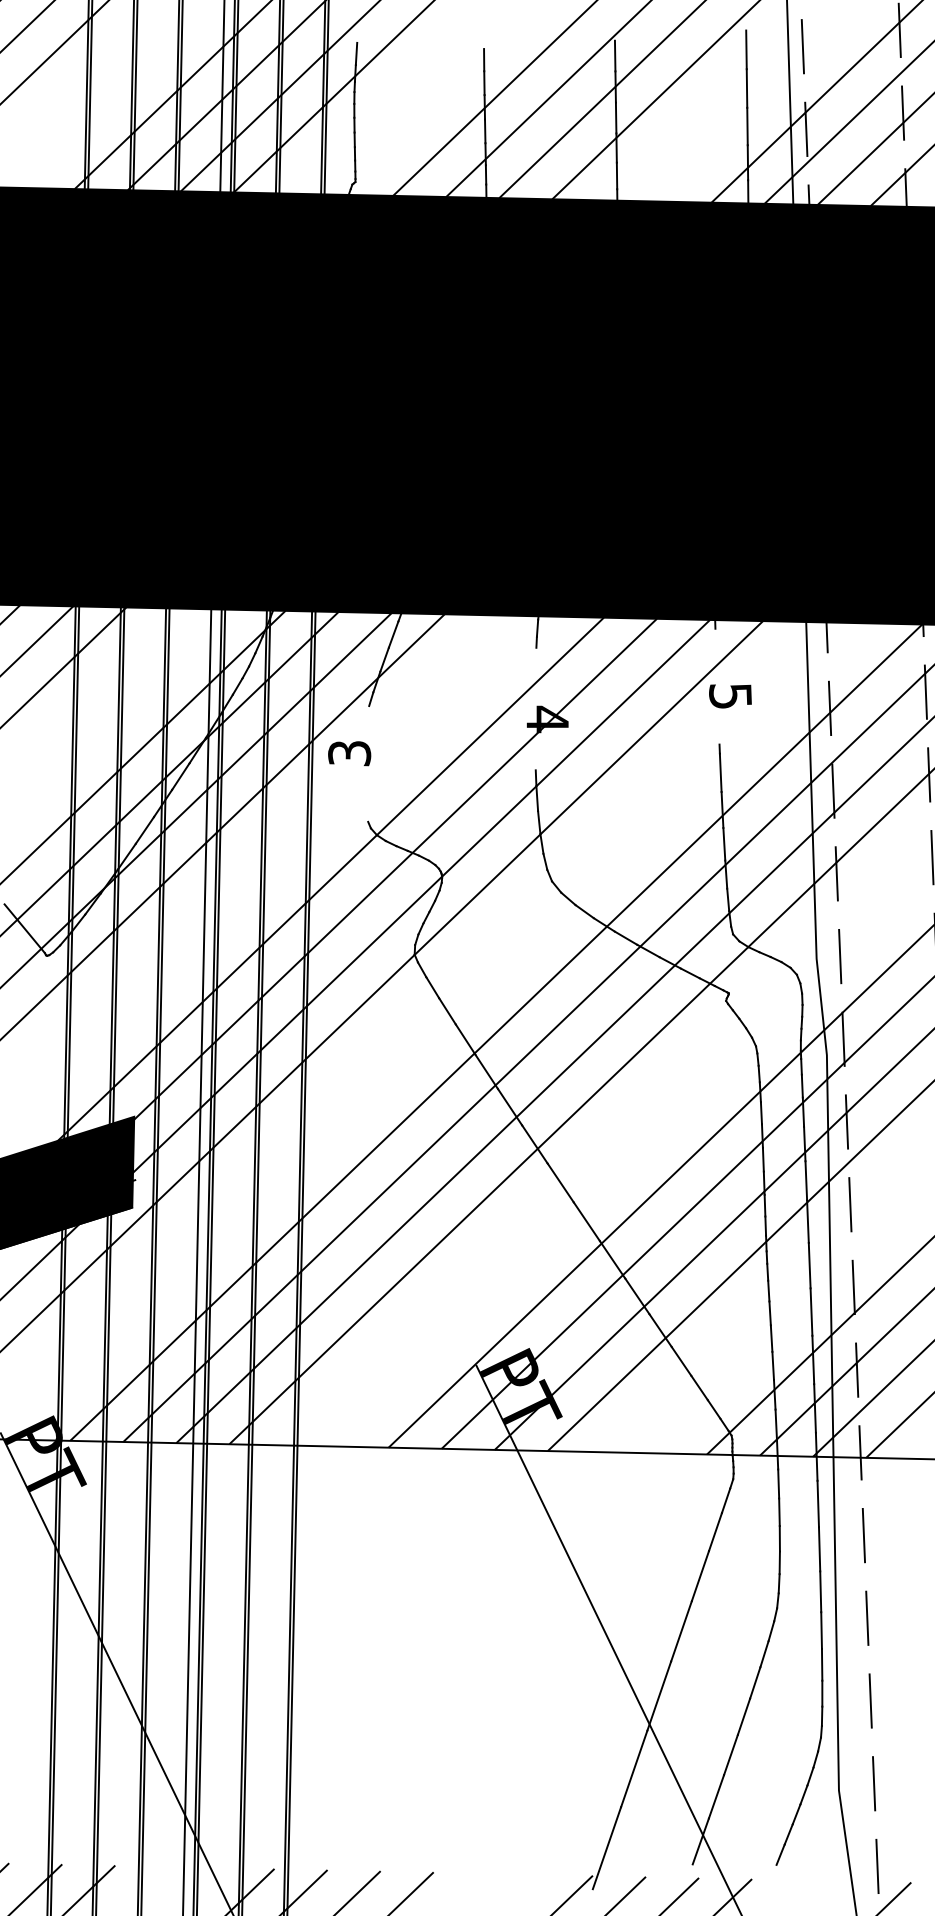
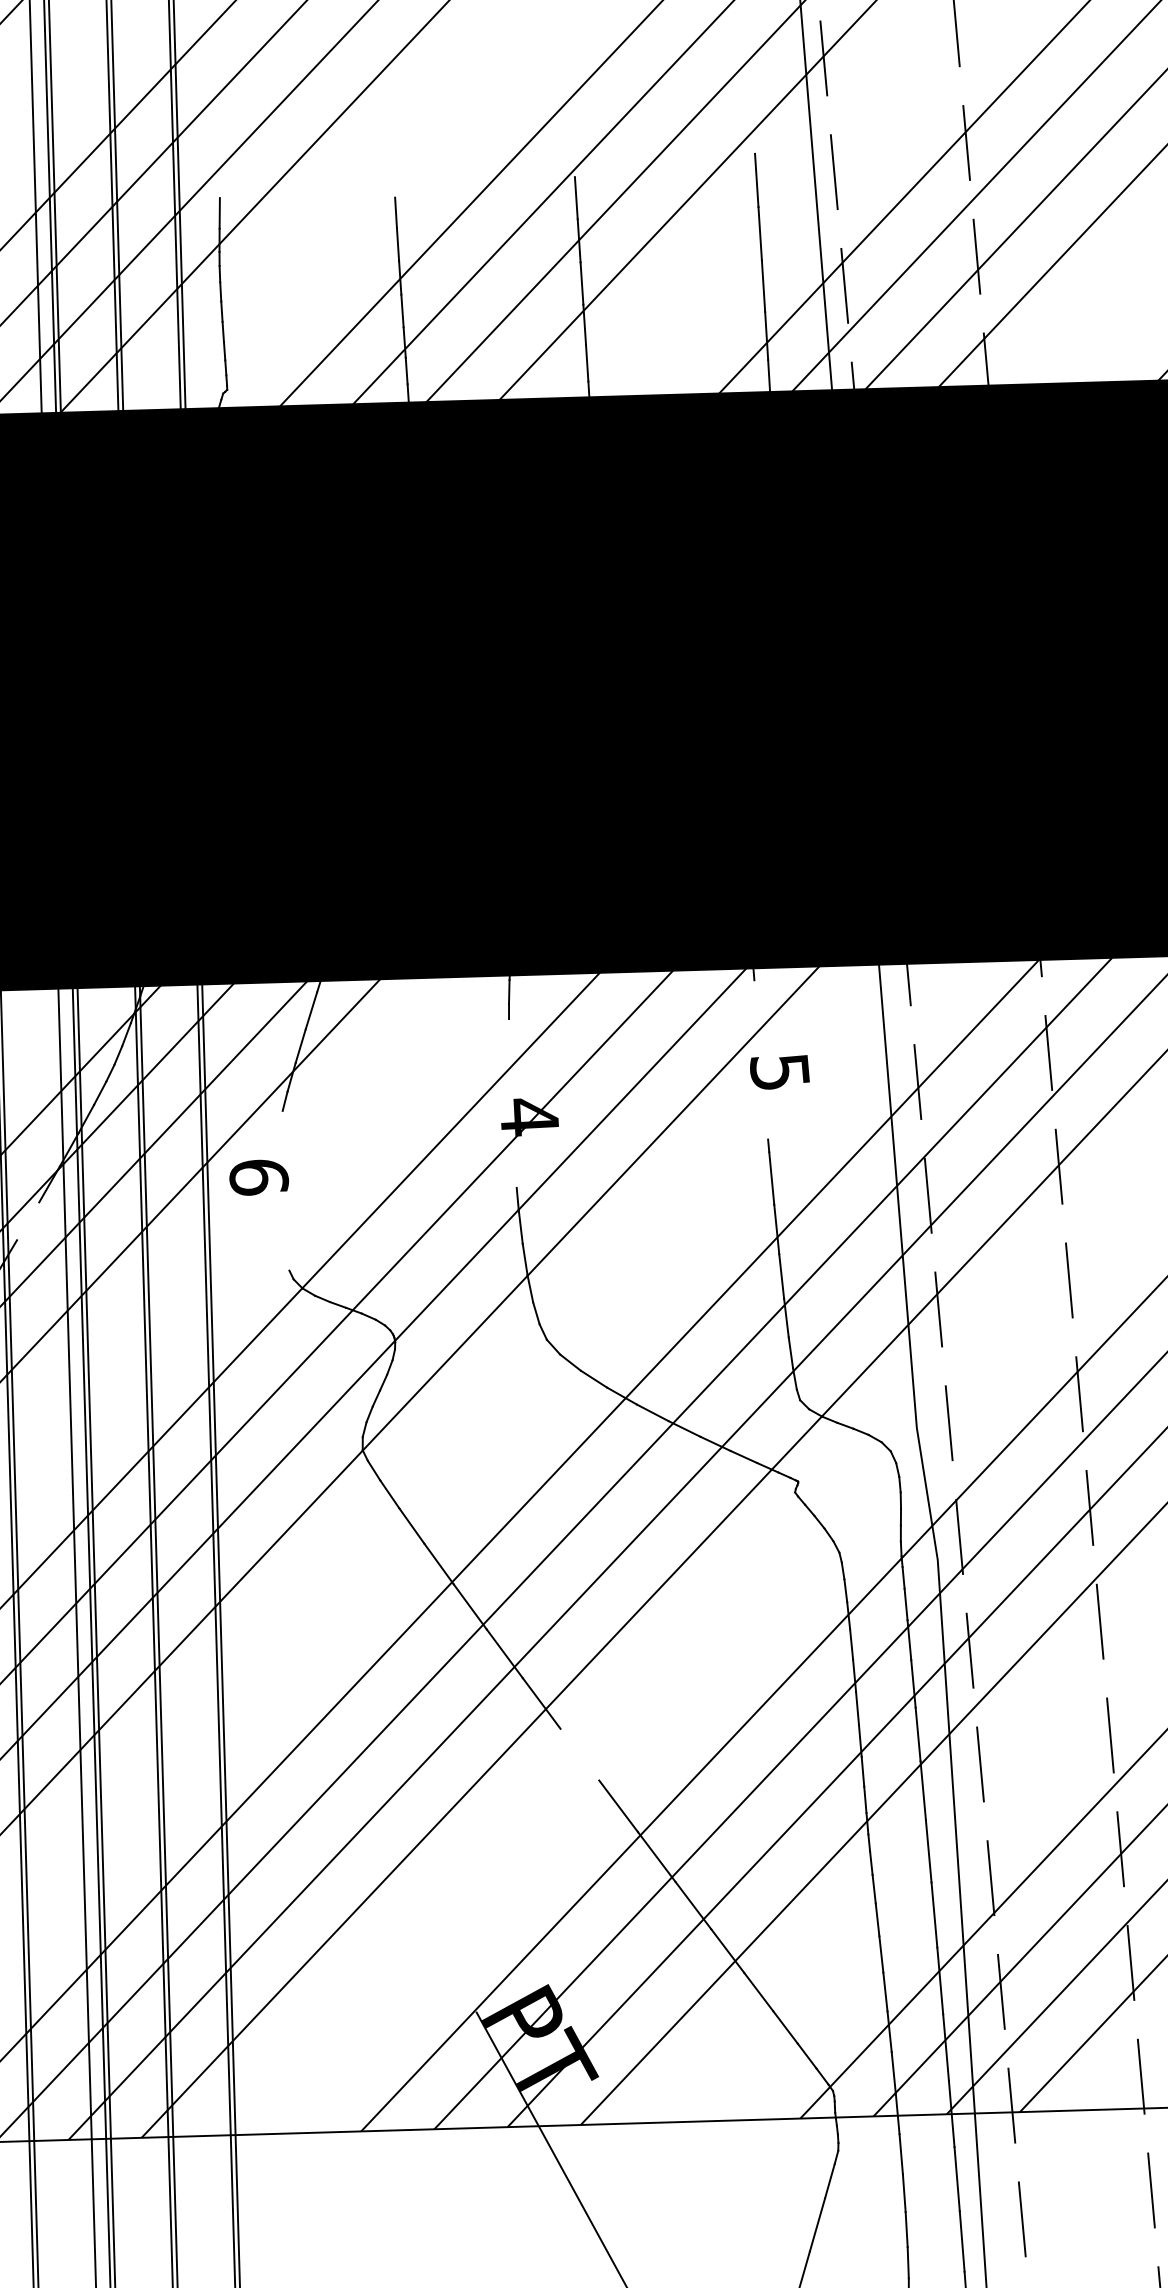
text: (349, 753) -> (258, 1177), 3 -> 9
line: (180, 776) -> (27, 1221), removed
line: (560, 1182) -> (579, 1754), removed

